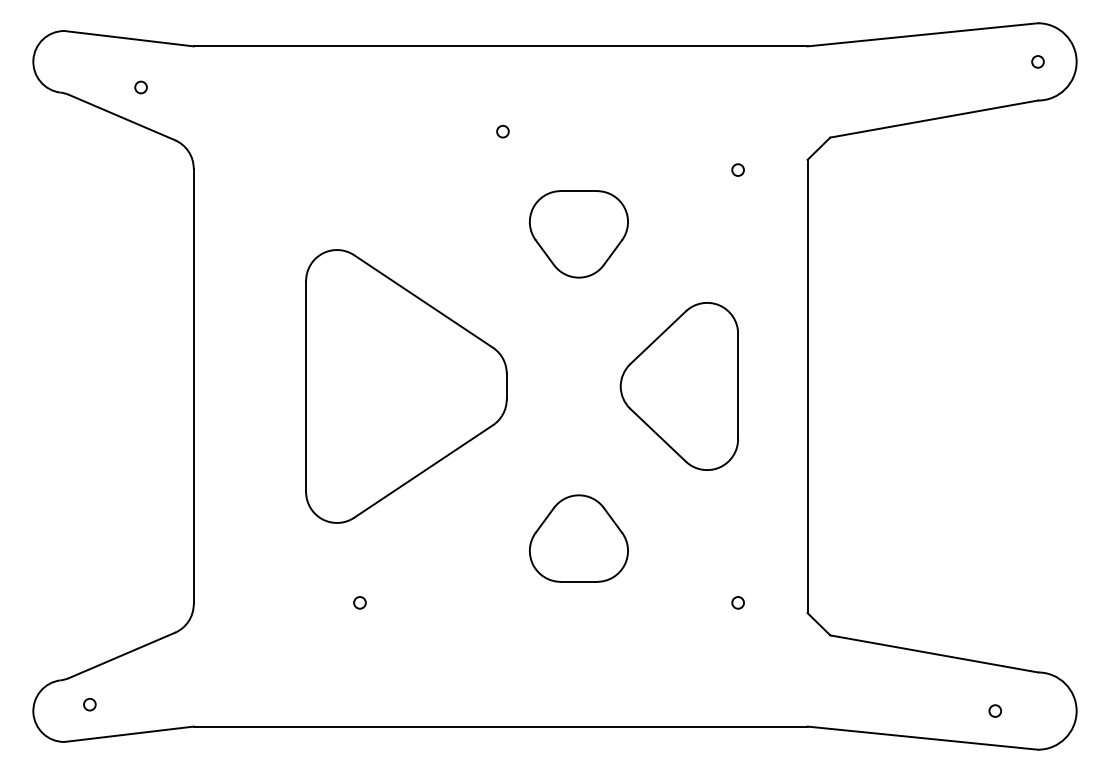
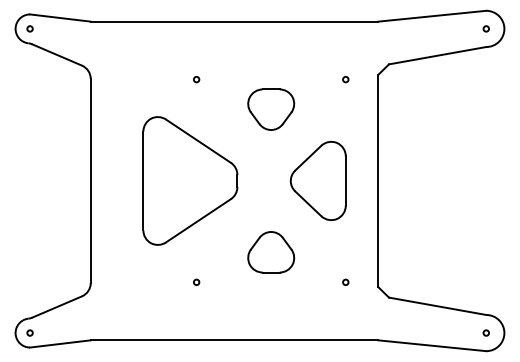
circle: (139, 86) -> (29, 28), moved
circle: (502, 131) -> (196, 79), moved
circle: (359, 601) -> (196, 281), moved
circle: (88, 703) -> (29, 332), moved
circle: (993, 709) -> (485, 332), moved

